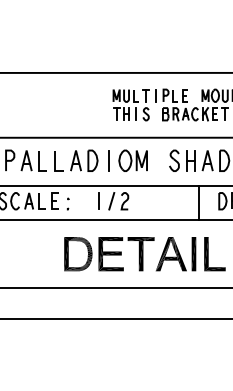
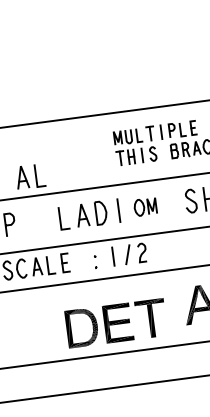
part: (33, 160) -> (29, 176), moved
part: (132, 160) -> (144, 206), size x0.7
part: (67, 203) -> (94, 261), moved
part: (109, 254) -> (116, 323), moved

